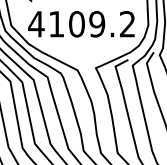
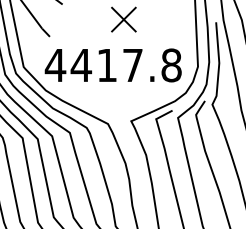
text: (91, 24) -> (125, 65), 4109.2 -> 4417.8

